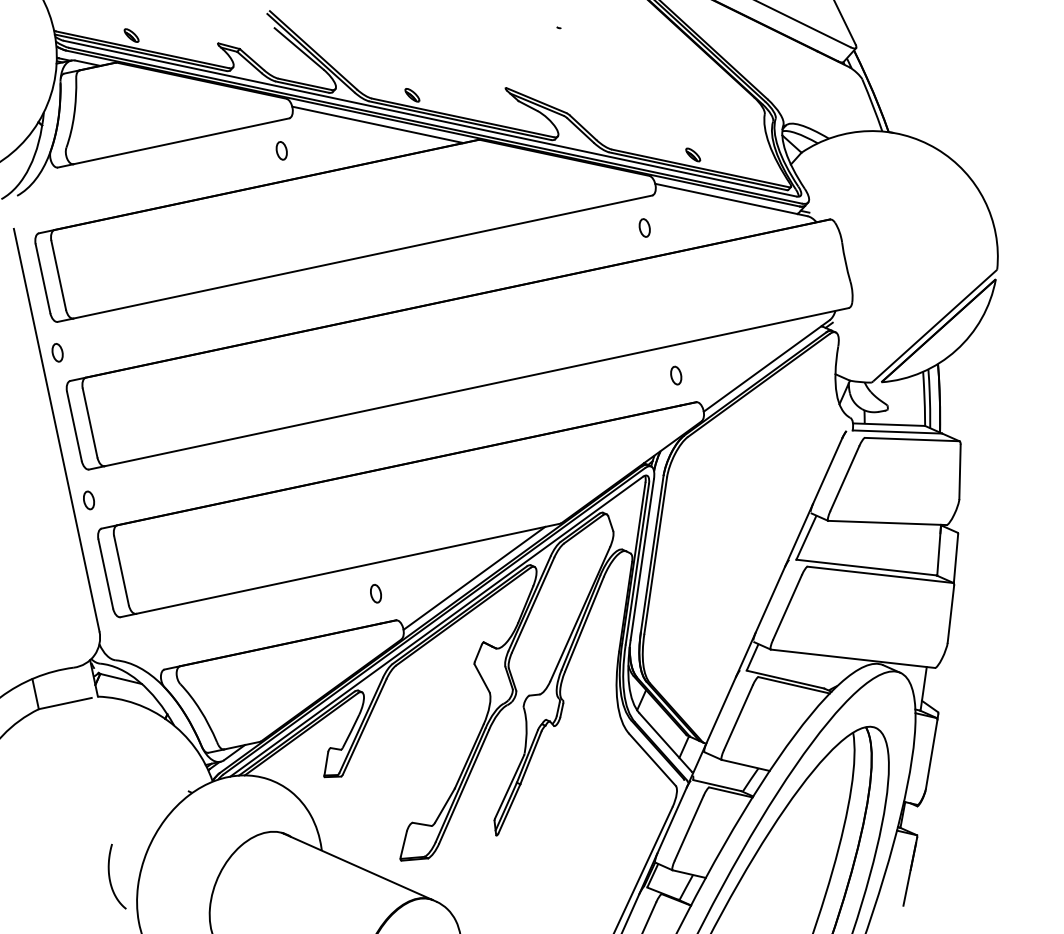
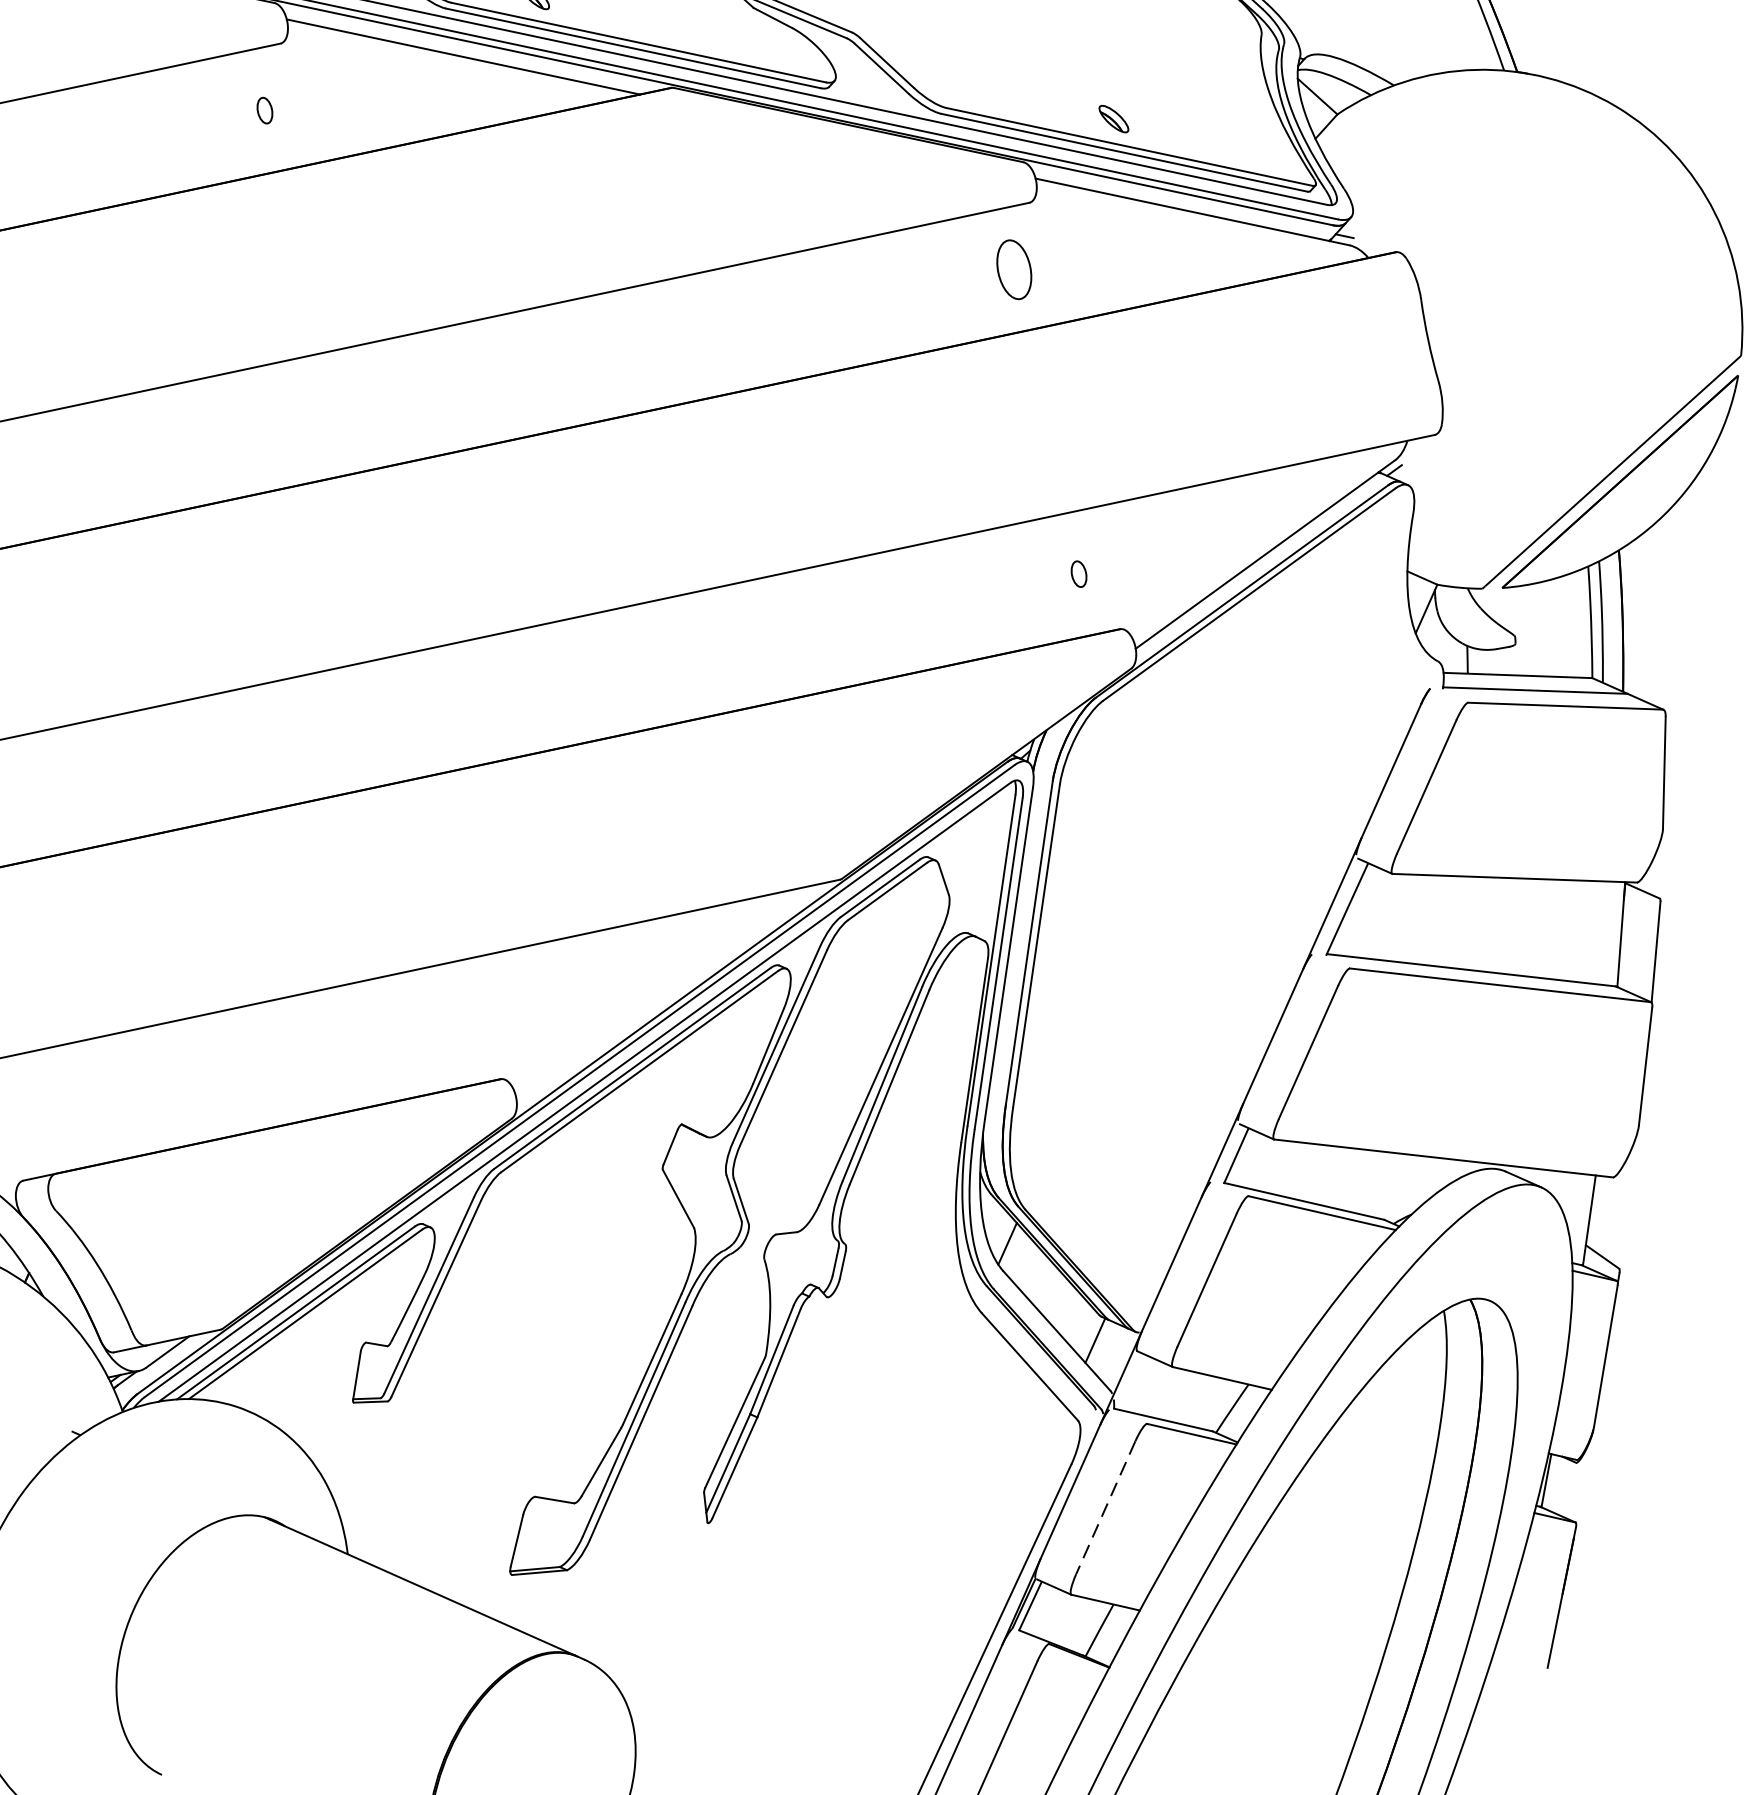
part: (281, 150) -> (264, 109), size x0.7
part: (644, 227) -> (1013, 268), size x1.6
part: (676, 375) -> (1079, 574), size x0.7
line: (474, 577) -> (662, 990), removed
part: (375, 593) -> (458, 1023), removed
line: (689, 828) -> (1106, 1508), solid -> dashed

